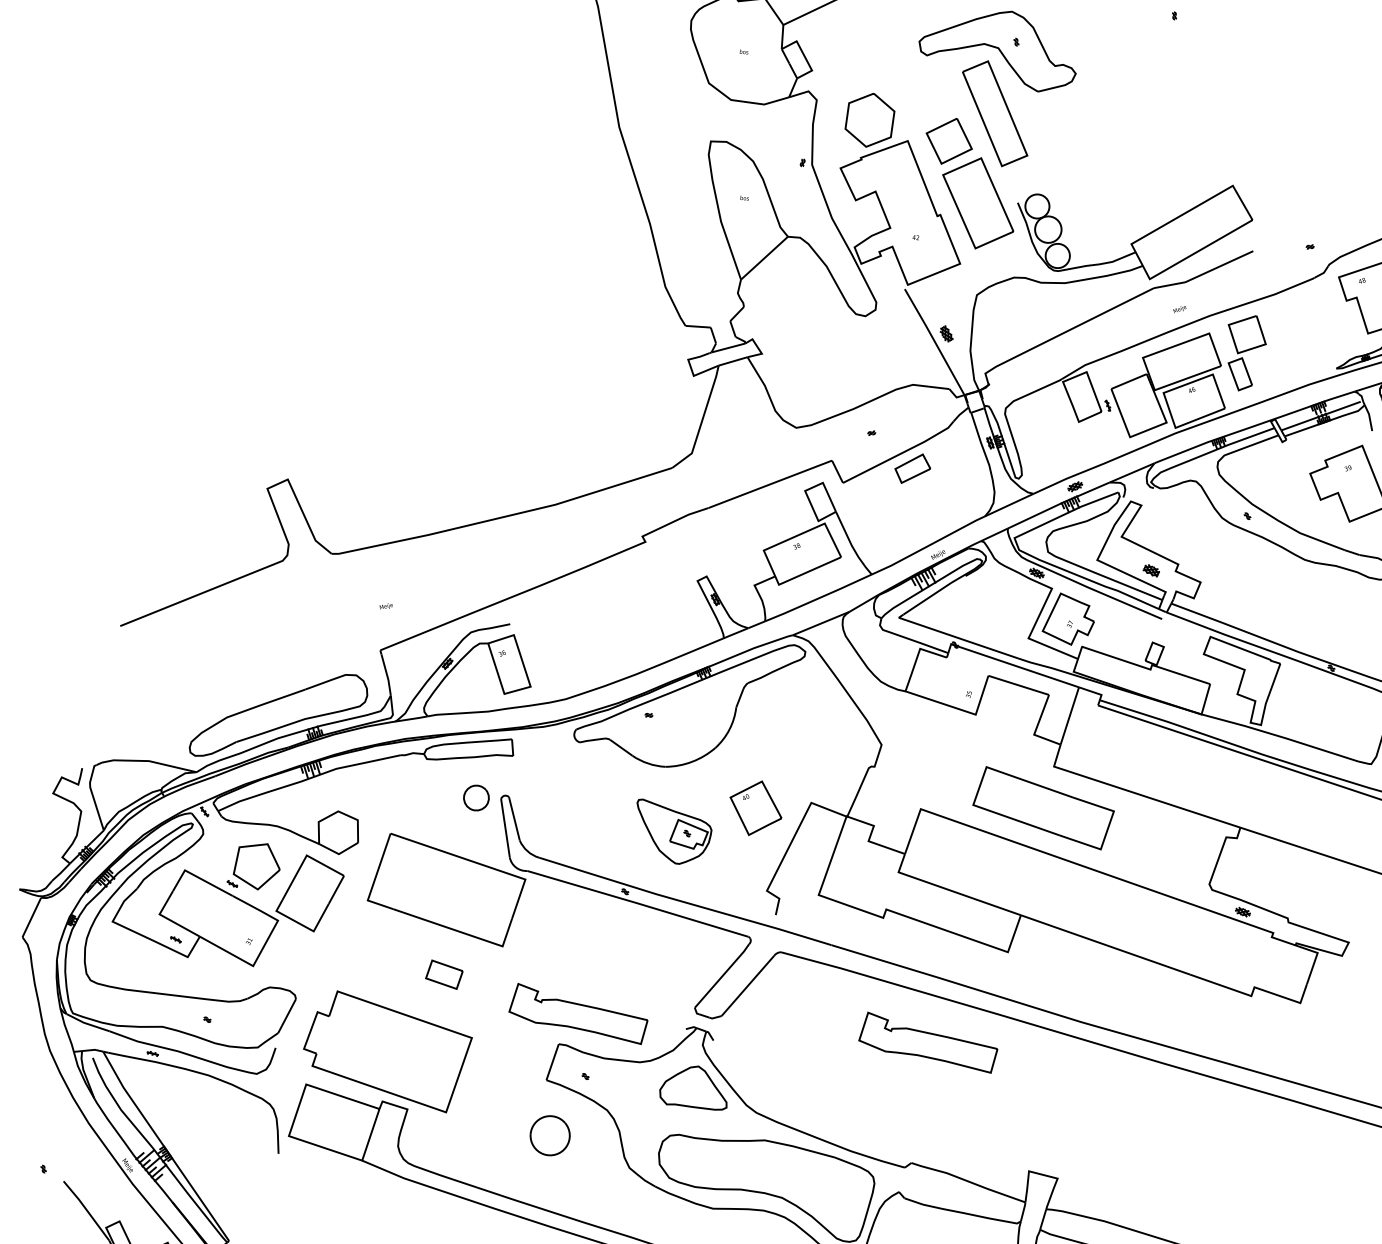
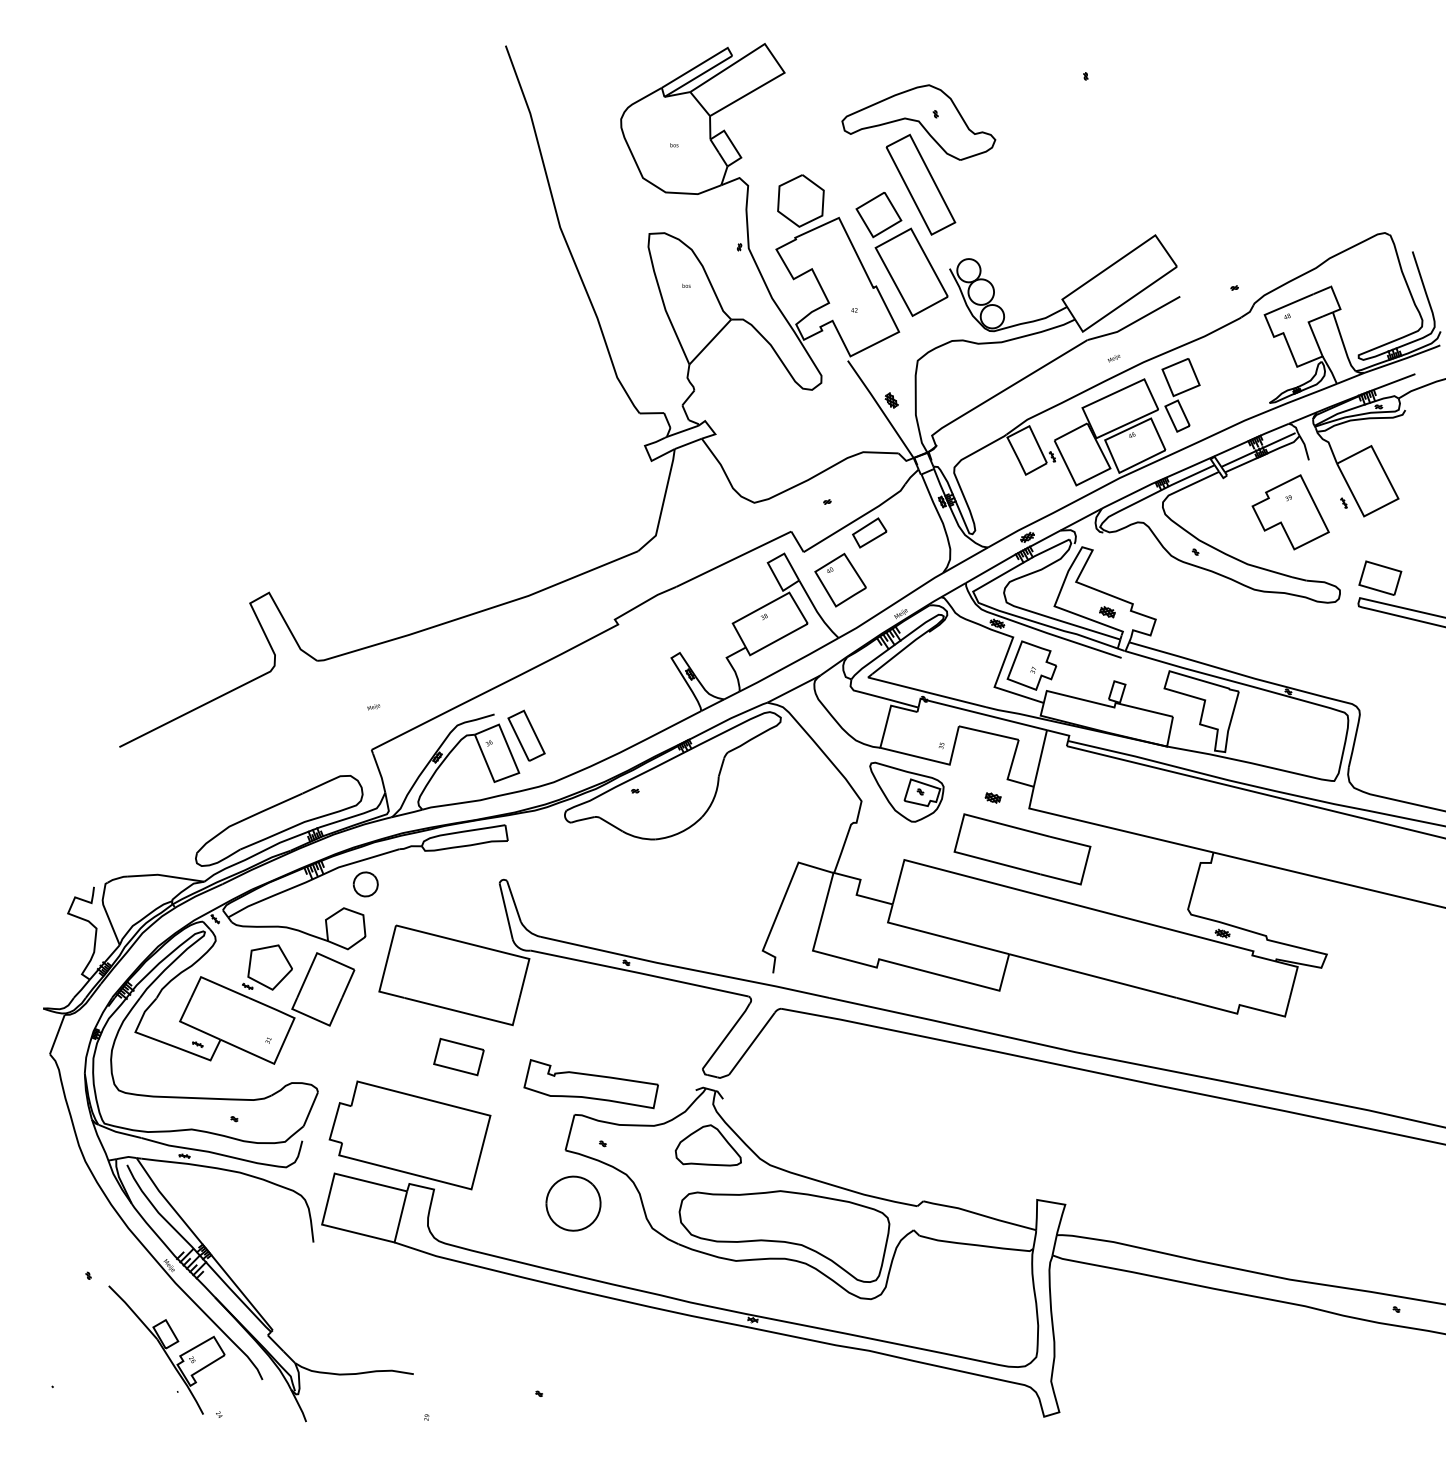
part: (541, 648) -> (526, 735), added
part: (1017, 752) -> (992, 797), added
part: (476, 798) -> (365, 884), moved
part: (755, 807) -> (840, 579), moved
part: (672, 831) -> (906, 791), moved
part: (443, 974) -> (458, 1056), size x1.43
part: (927, 1043) -> (929, 1084), removed
part: (550, 1135) -> (573, 1203), size x1.43

